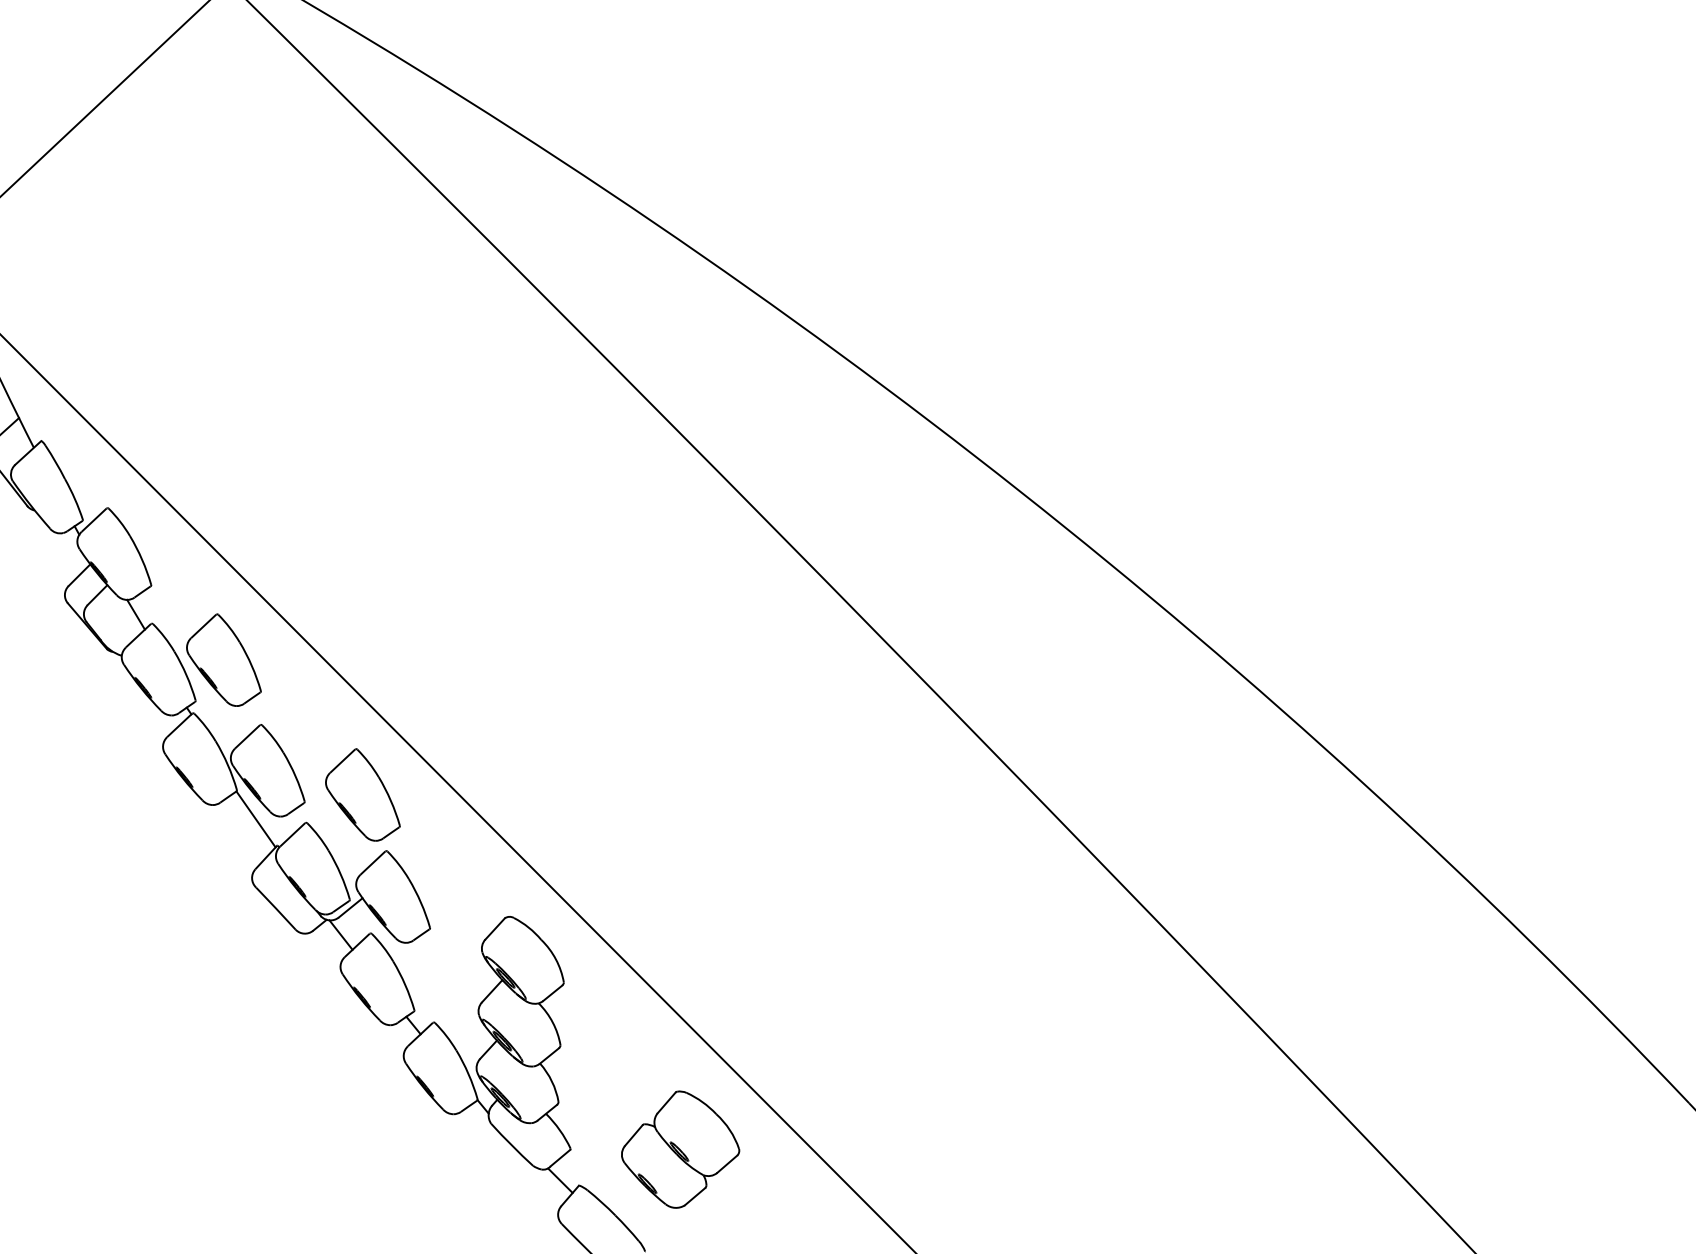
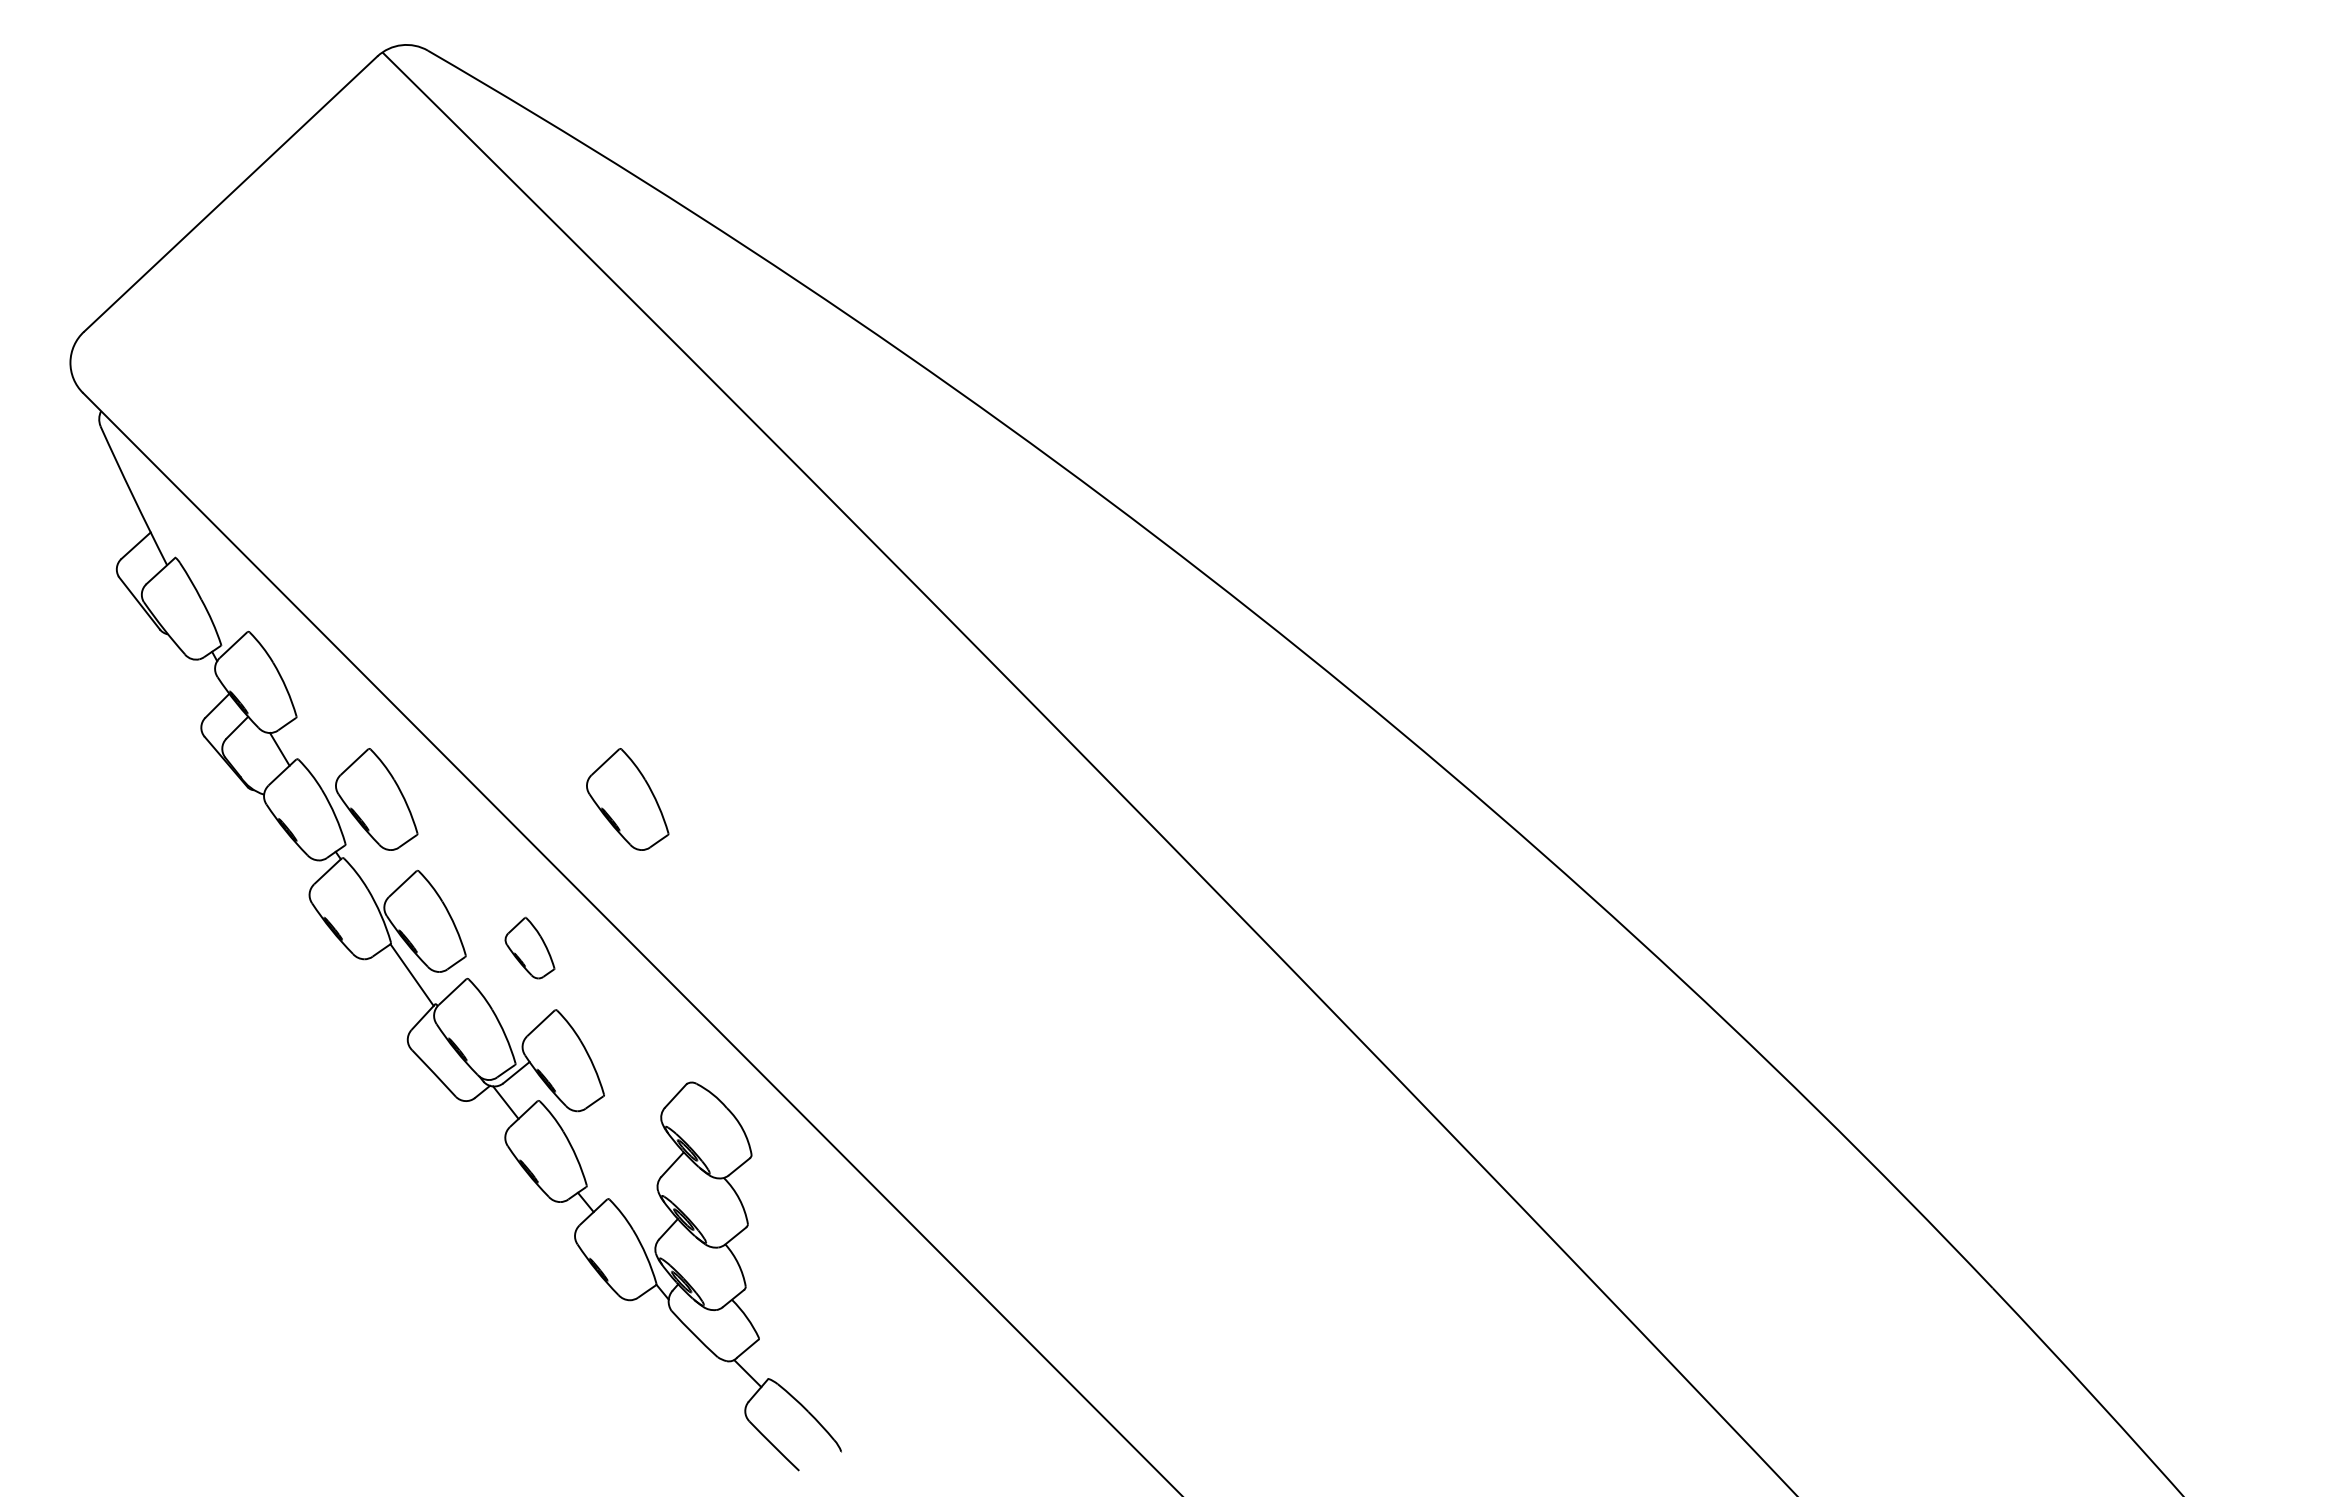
part: (451, 660) -> (627, 799), added
part: (362, 794) -> (529, 947), size x0.6
part: (679, 1149) -> (879, 1339), removed

